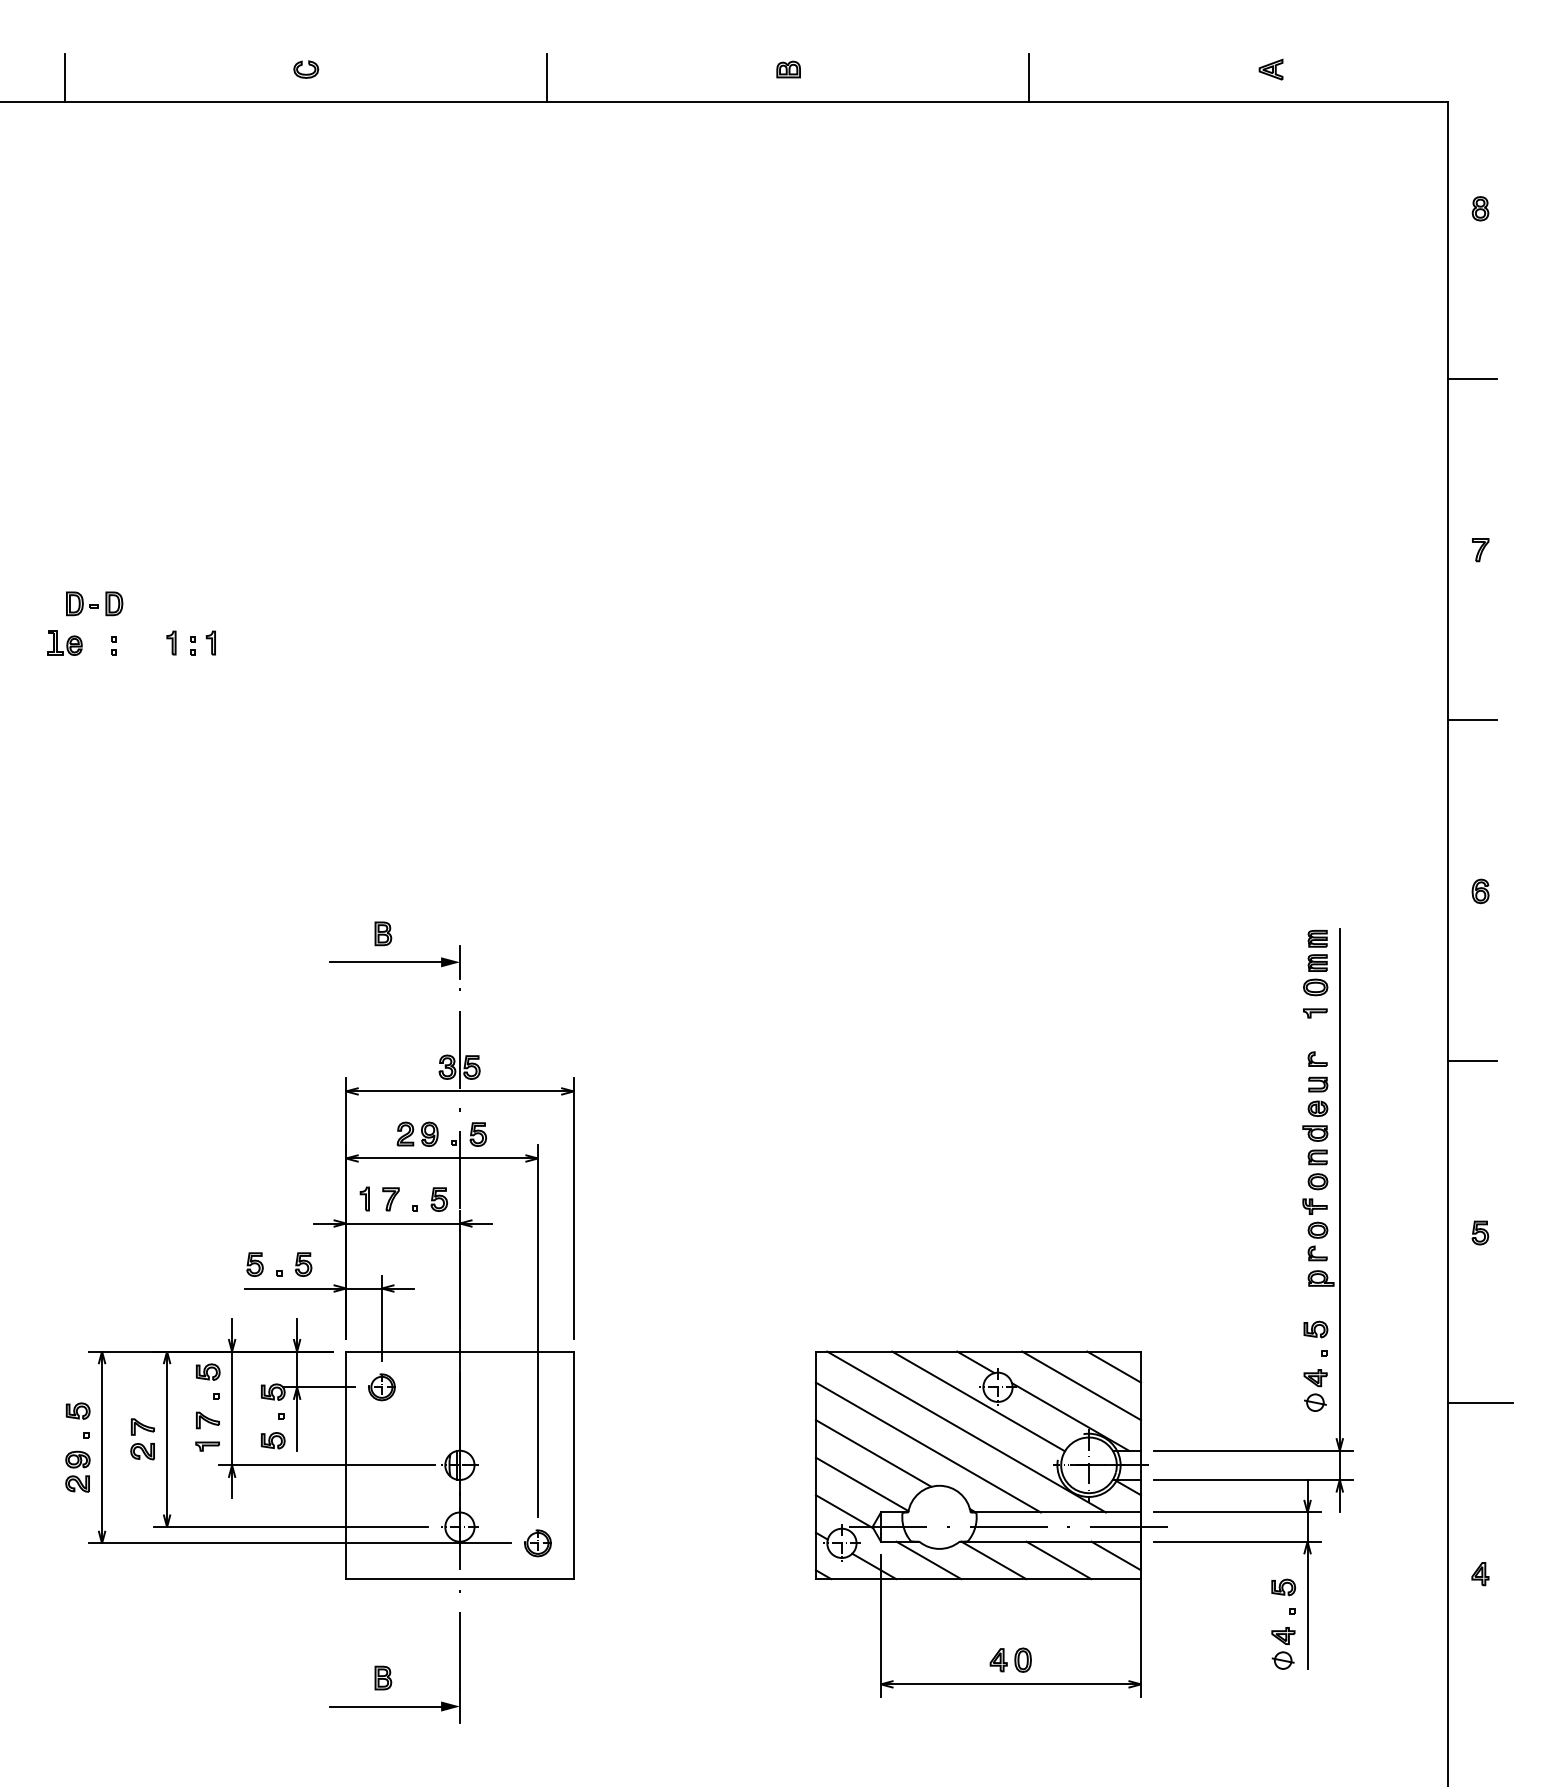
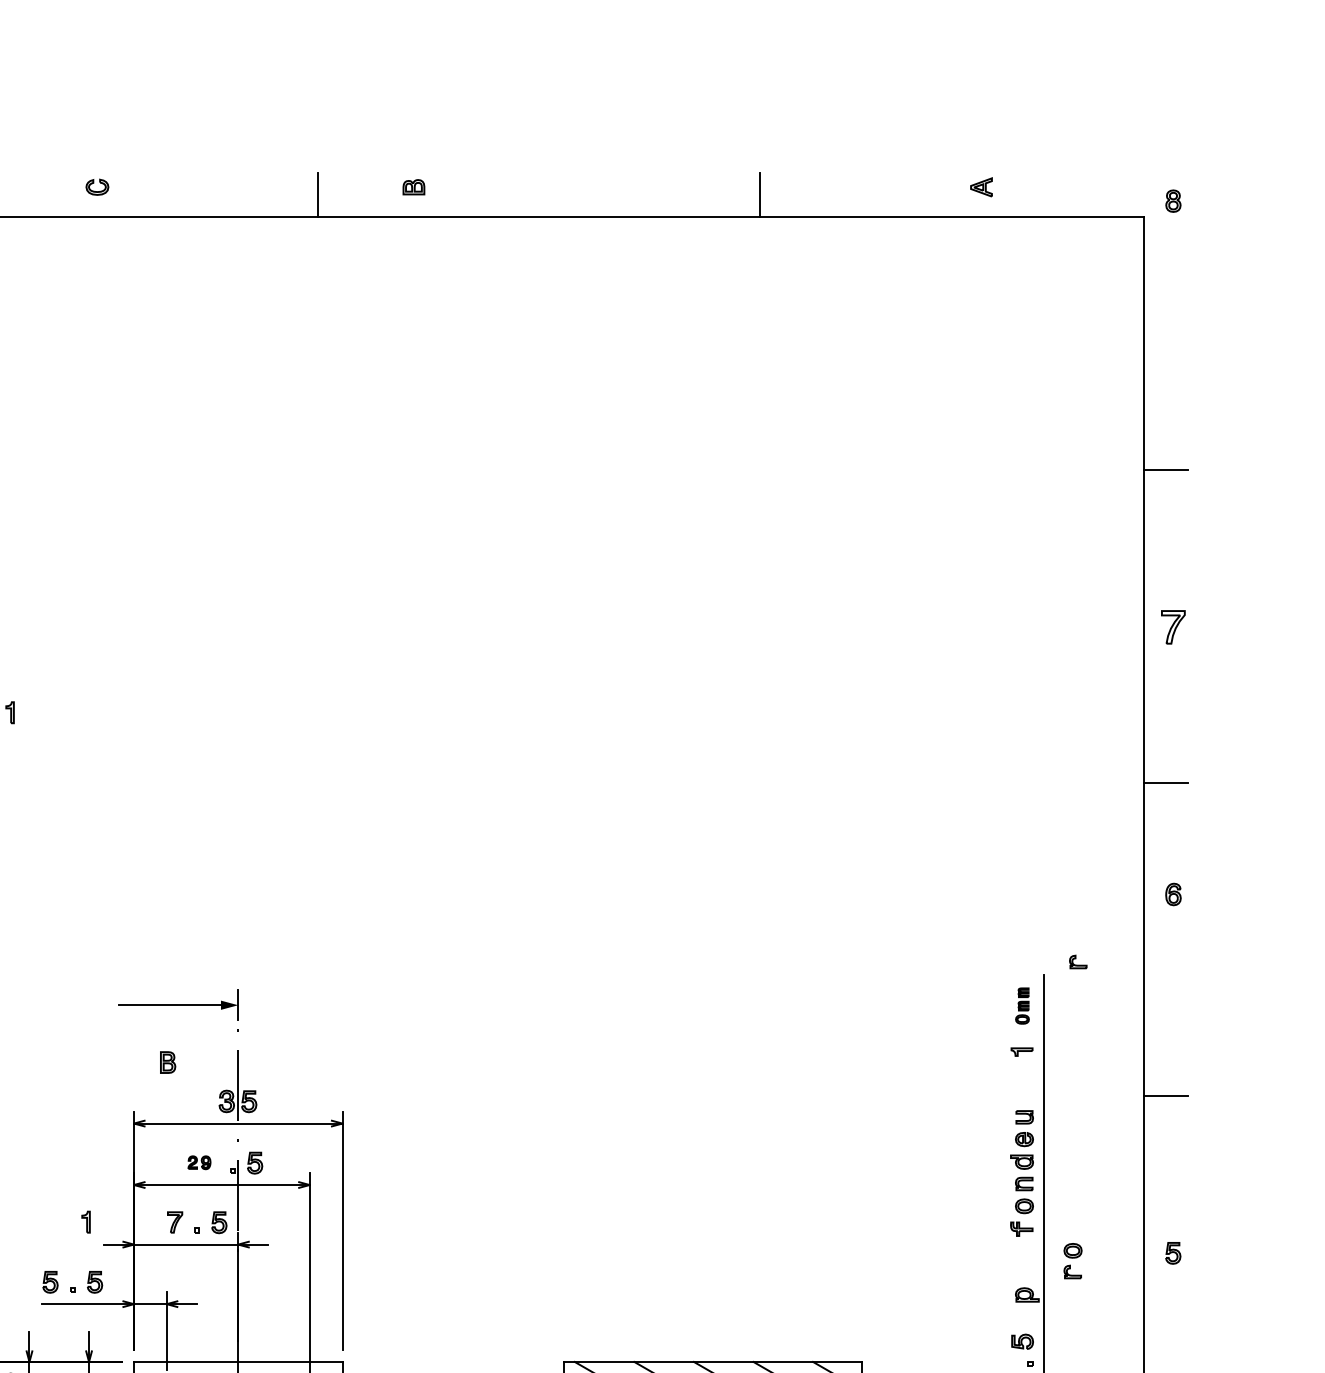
part: (788, 69) -> (413, 187), moved
part: (1480, 208) -> (1173, 200), moved
part: (1480, 550) -> (1173, 627), size x1.6
part: (1480, 891) -> (1173, 894), moved
part: (383, 933) -> (168, 1062), moved
part: (1315, 963) -> (1022, 1006), size x0.6
part: (1317, 1058) -> (1078, 961), moved
part: (417, 1133) -> (199, 1162), size x0.6
part: (364, 1198) -> (85, 1221), moved
part: (1317, 1241) -> (1072, 1261), moved

